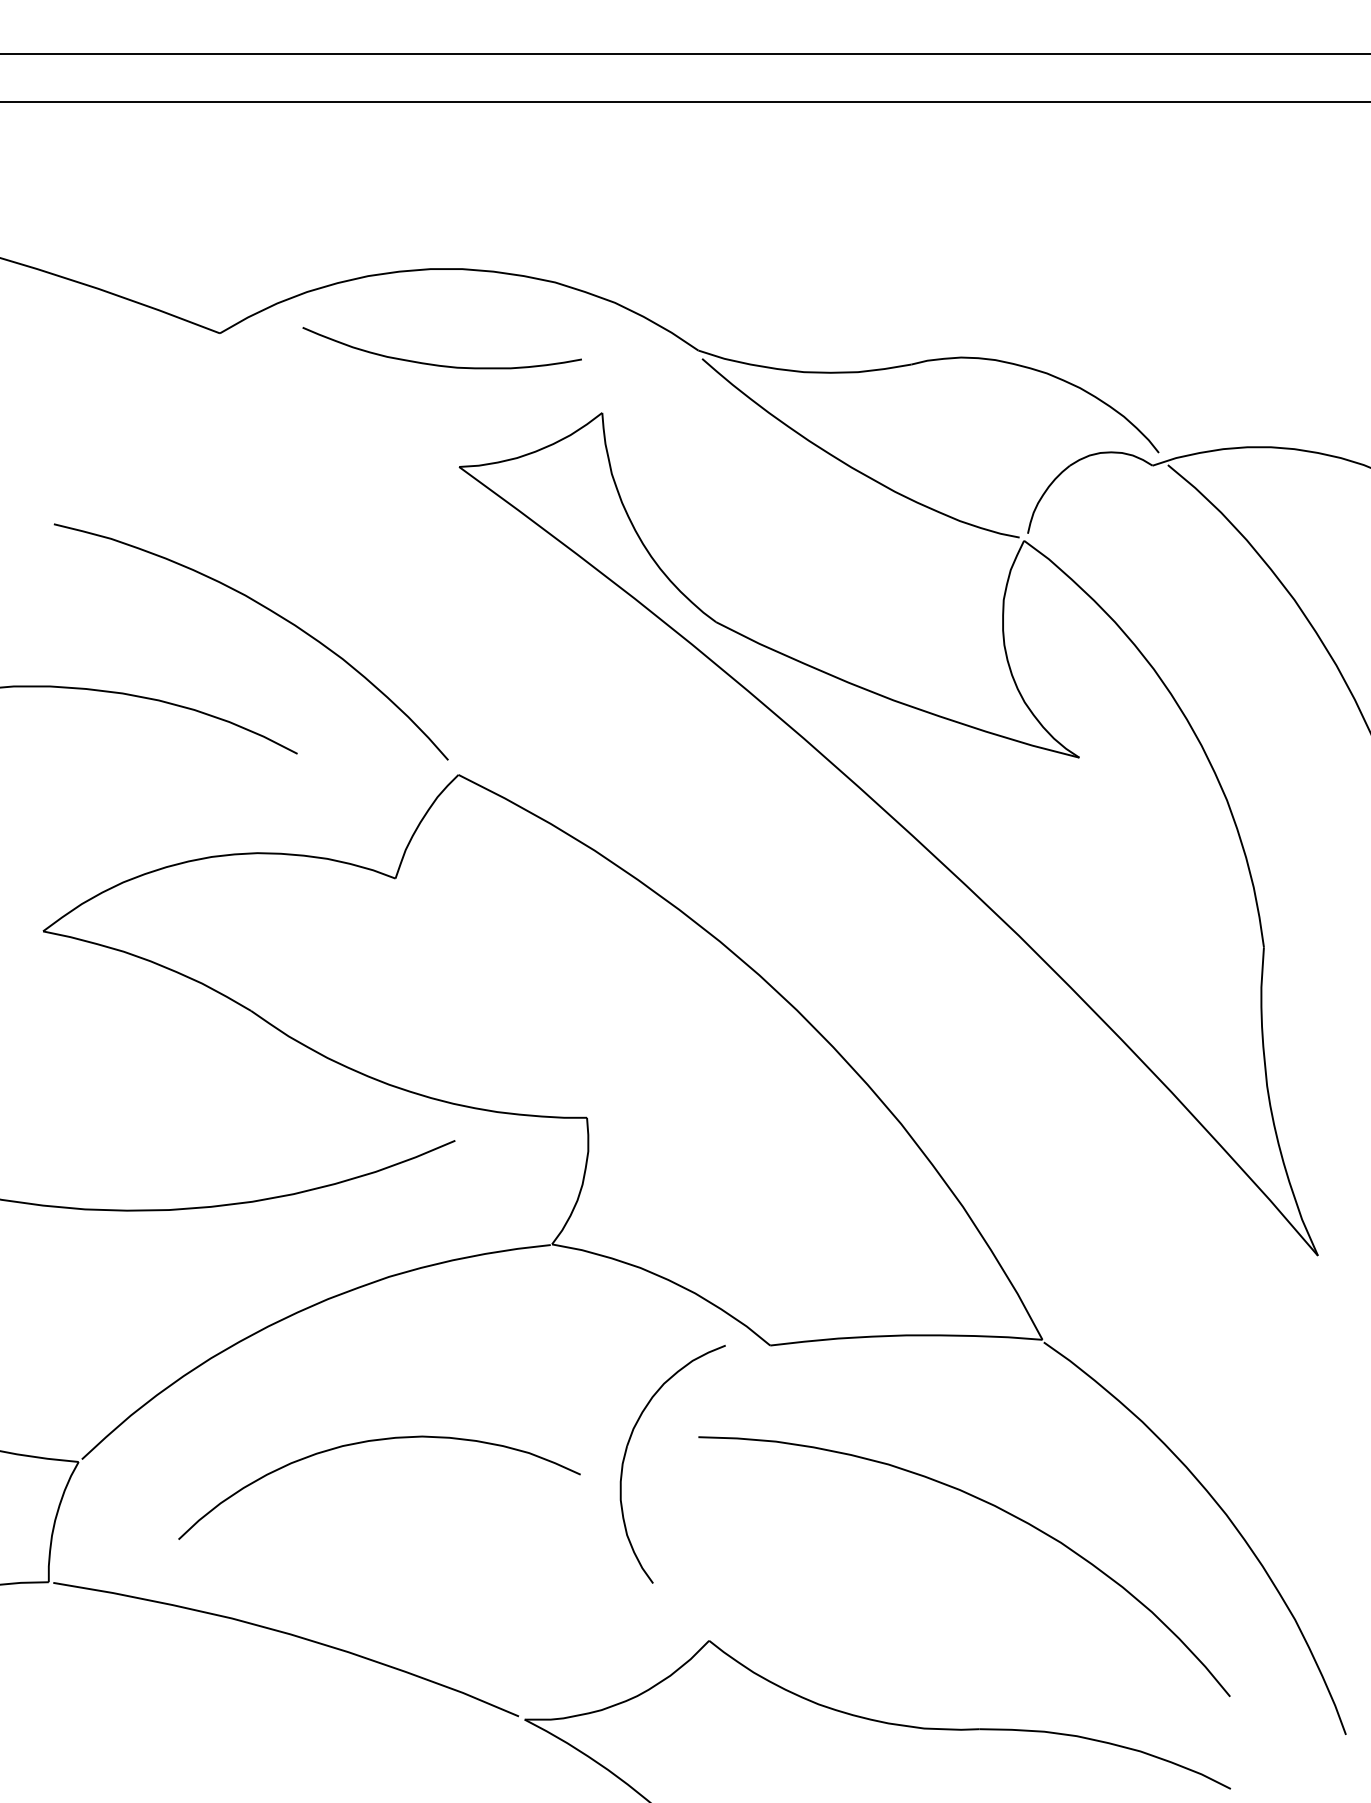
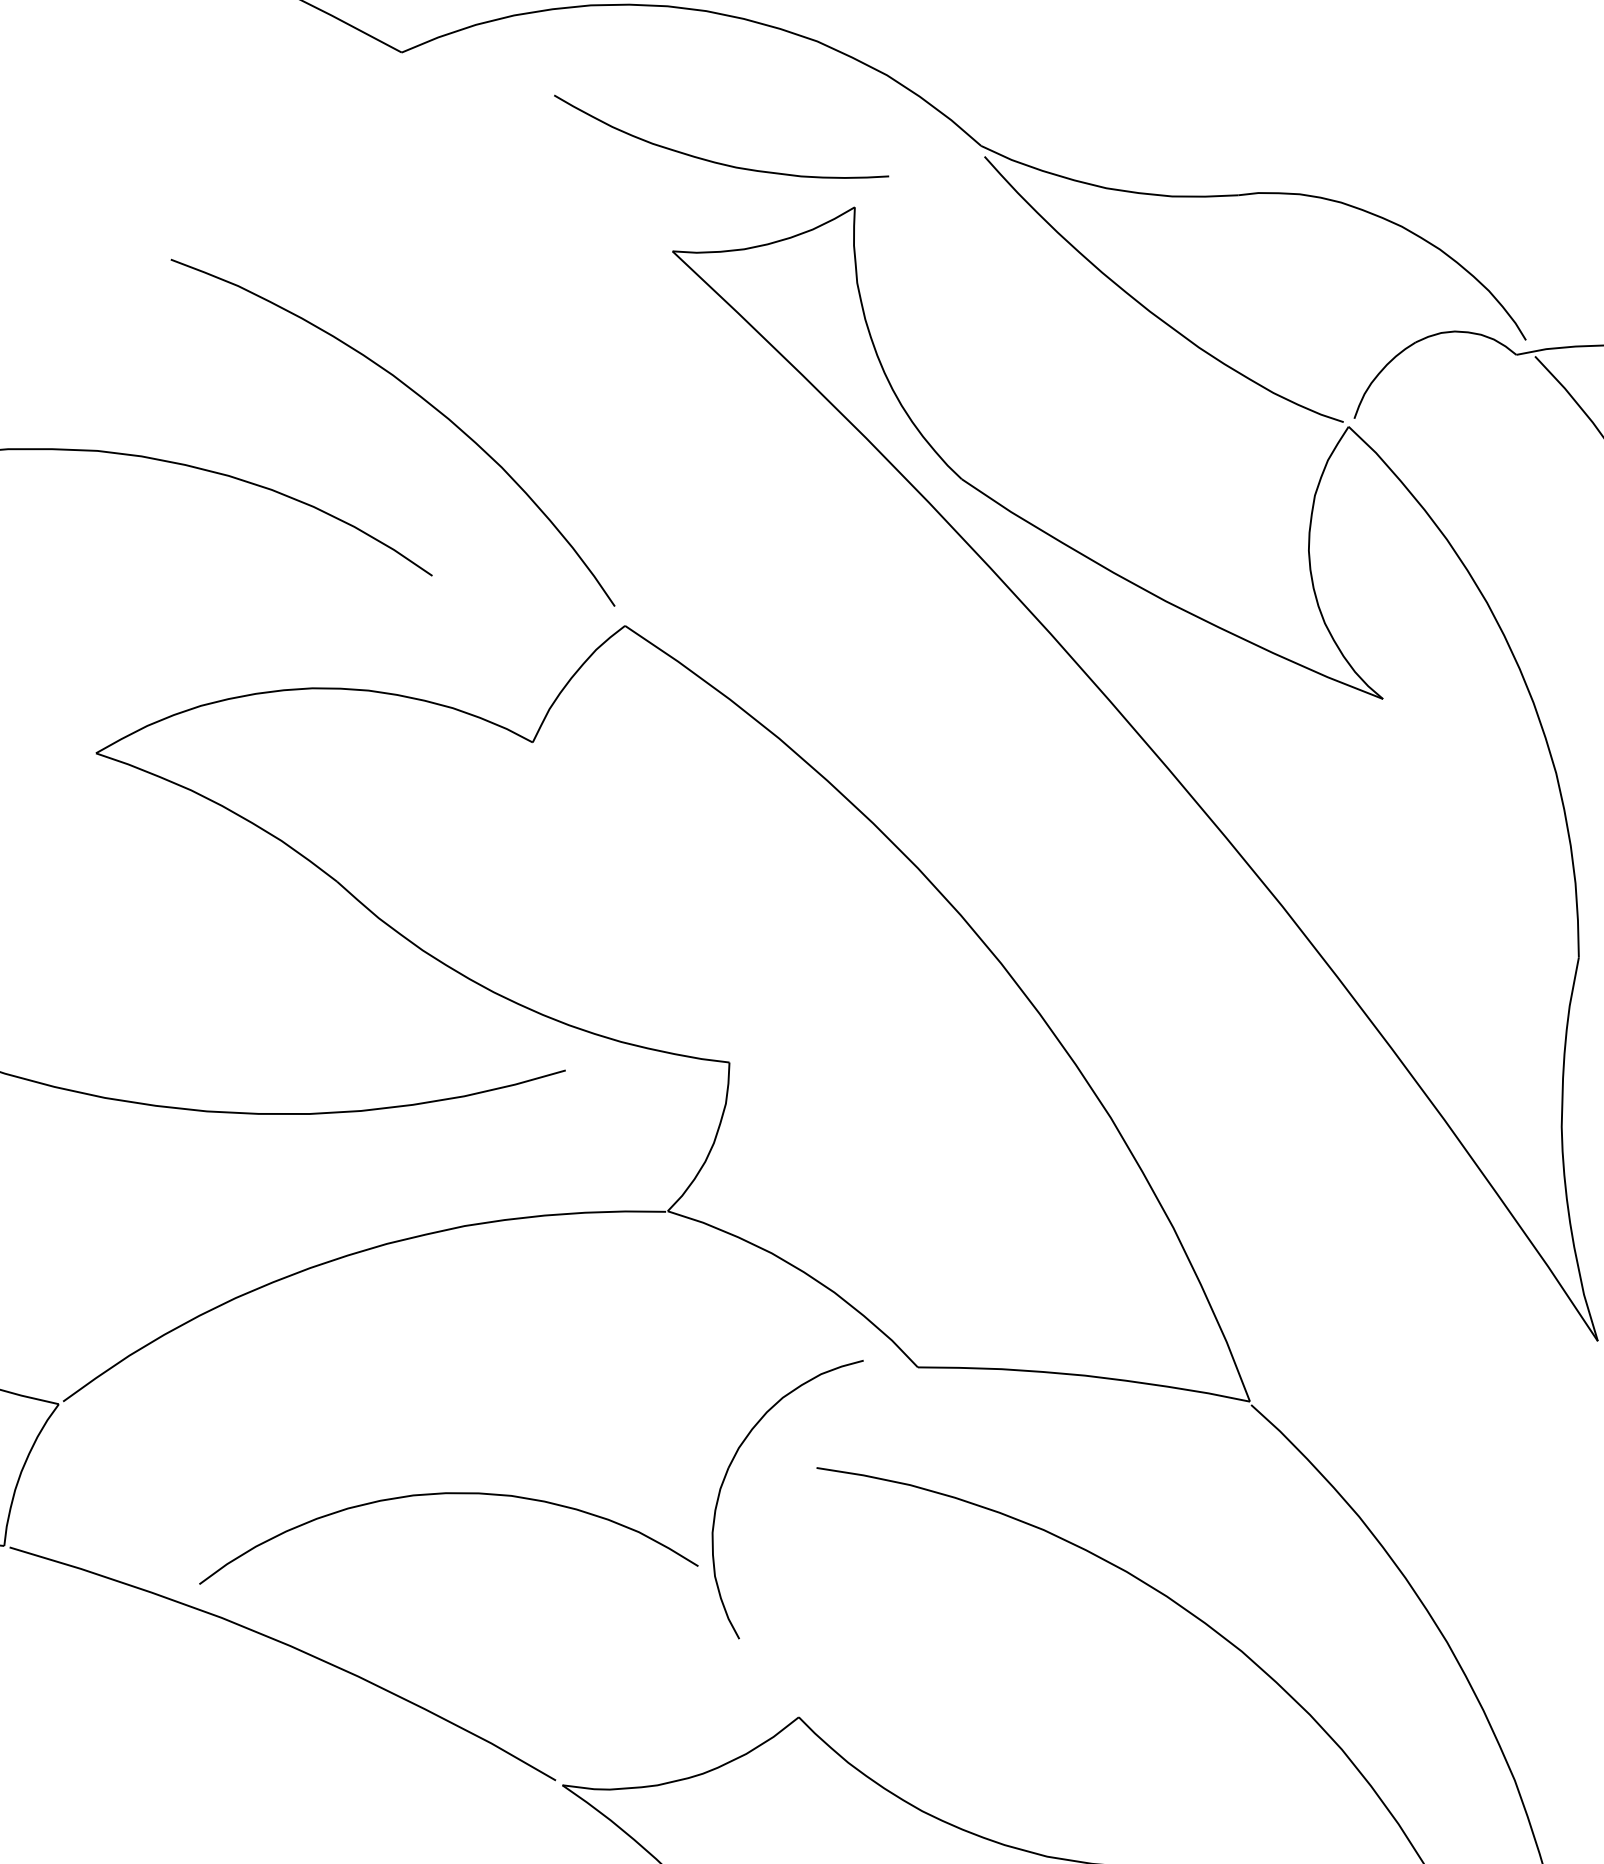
curve: (439, 364) -> (715, 160), moved
curve: (375, 1441) -> (453, 1494), moved

